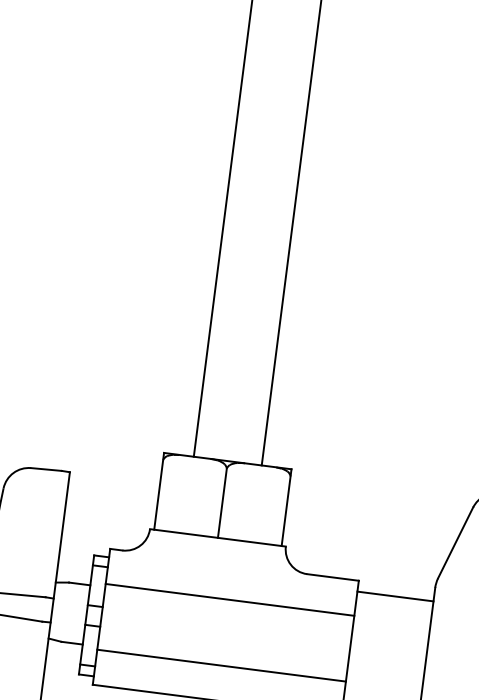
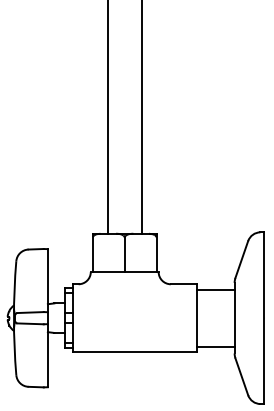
line: (229, 599) -> (134, 301), removed
line: (221, 665) -> (134, 334), removed

